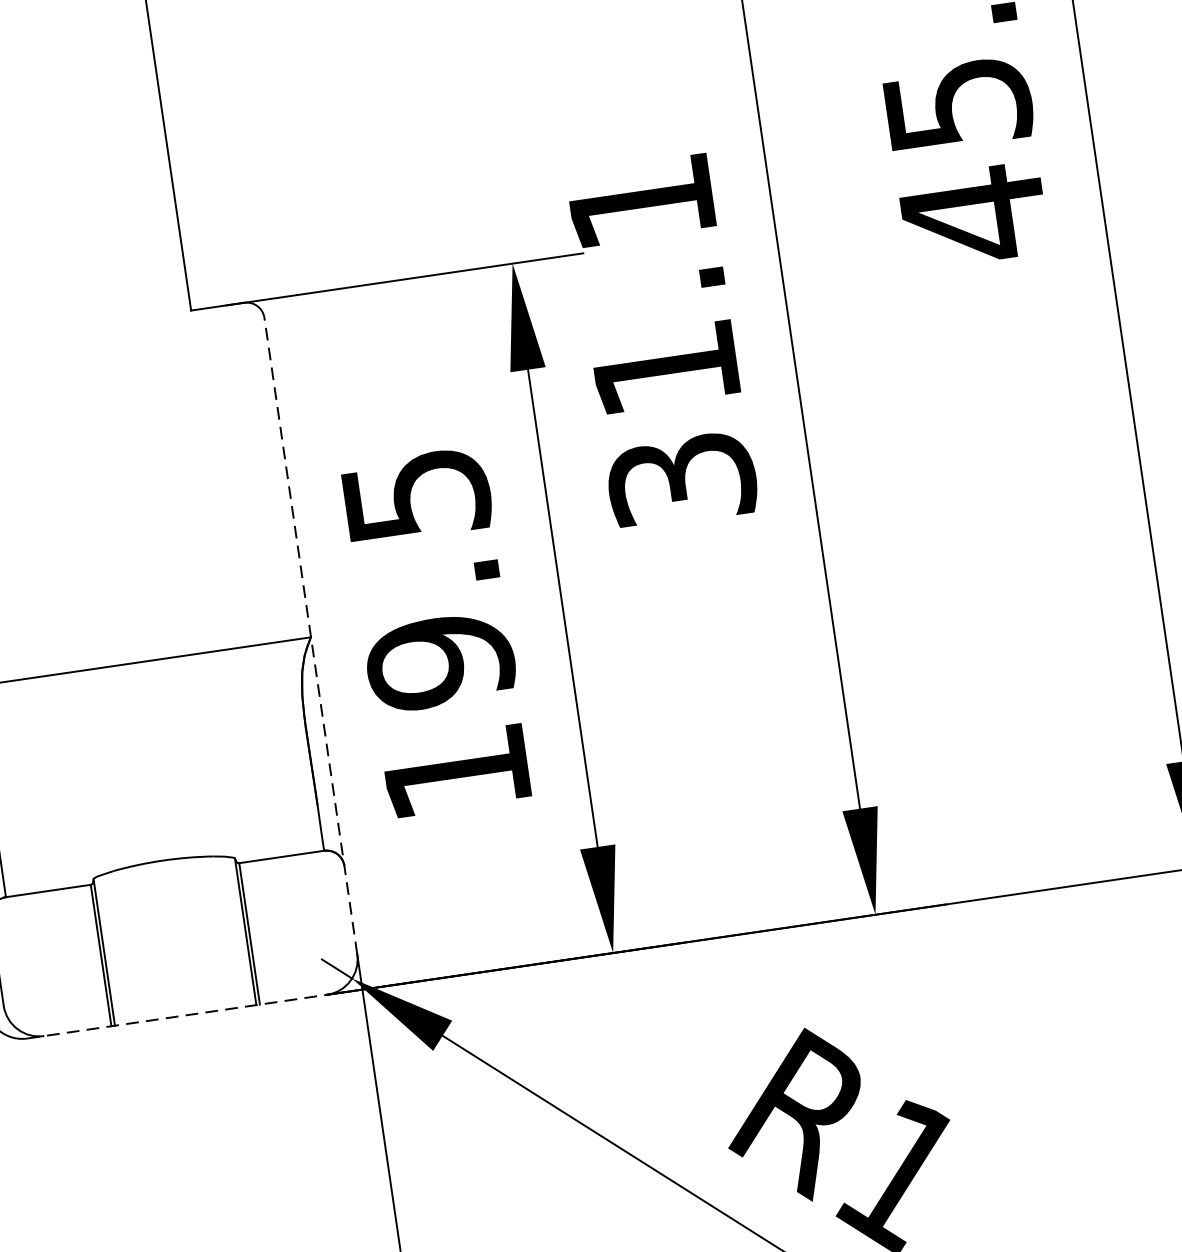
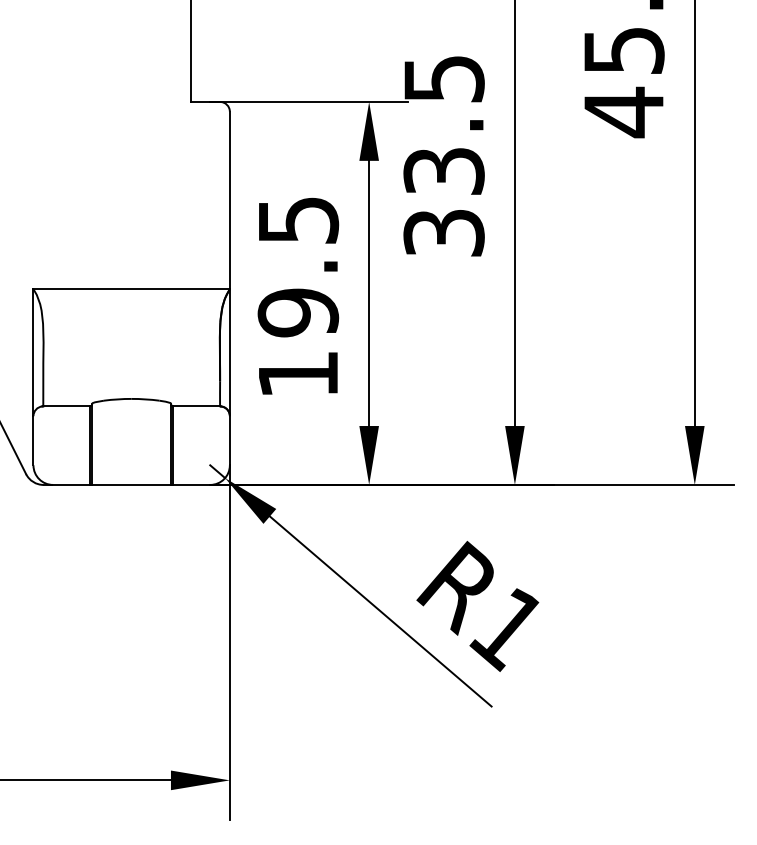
text: (652, 286) -> (443, 125), 31.1 -> 33.5
line: (310, 636) -> (229, 288), dashed -> solid
line: (178, 1015) -> (127, 484), dashed -> solid

